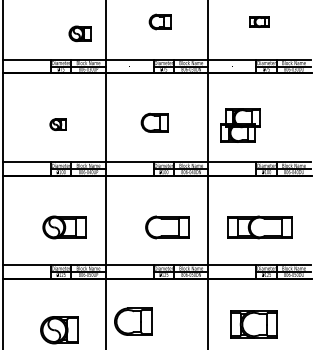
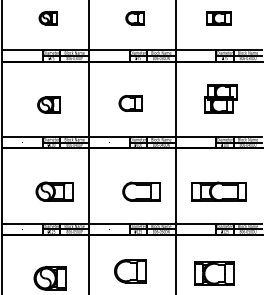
part: (258, 22) -> (218, 18), size x1.43
part: (78, 33) -> (47, 18), moved
part: (57, 124) -> (48, 104), size x1.67
part: (240, 125) -> (220, 98), moved
part: (133, 321) -> (130, 271), moved

